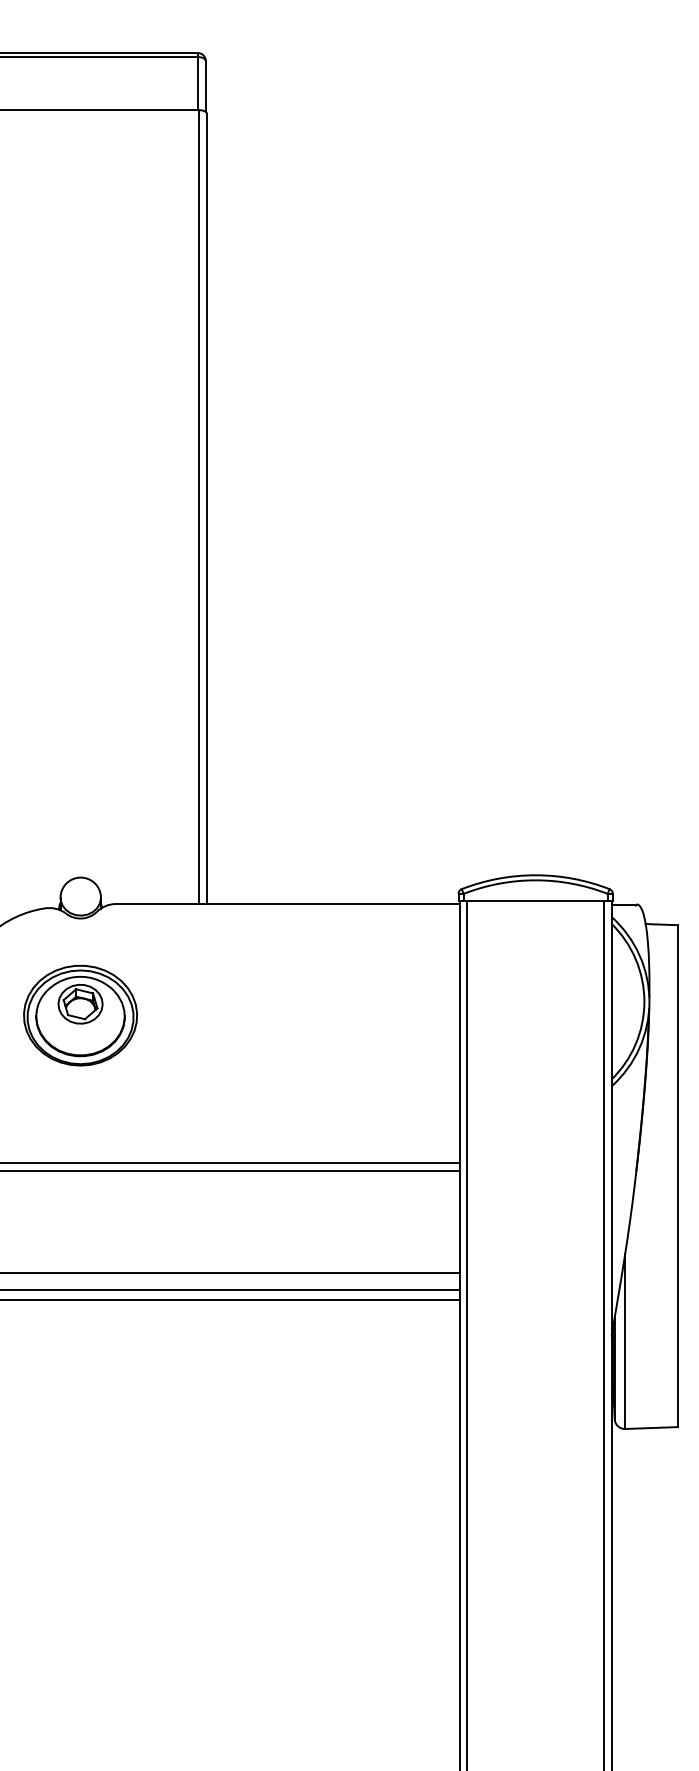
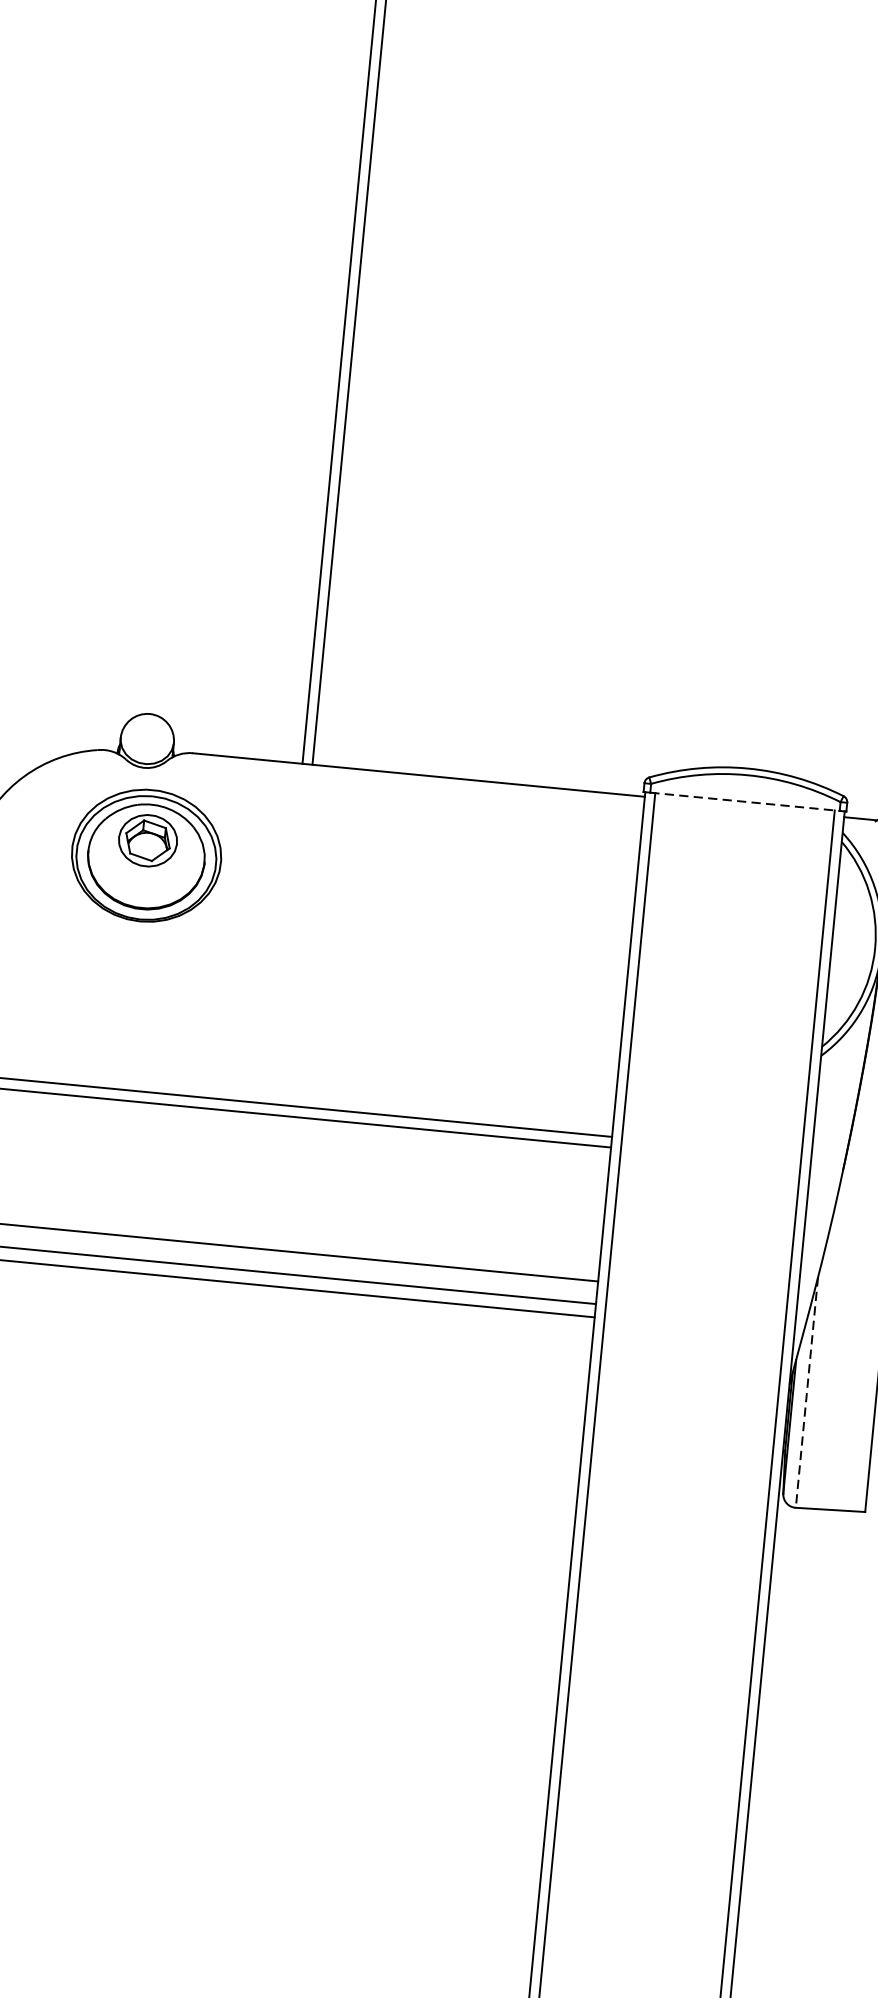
line: (536, 900) -> (746, 801), solid -> dashed
part: (80, 1015) -> (146, 855), moved
line: (625, 1341) -> (807, 1392), solid -> dashed

